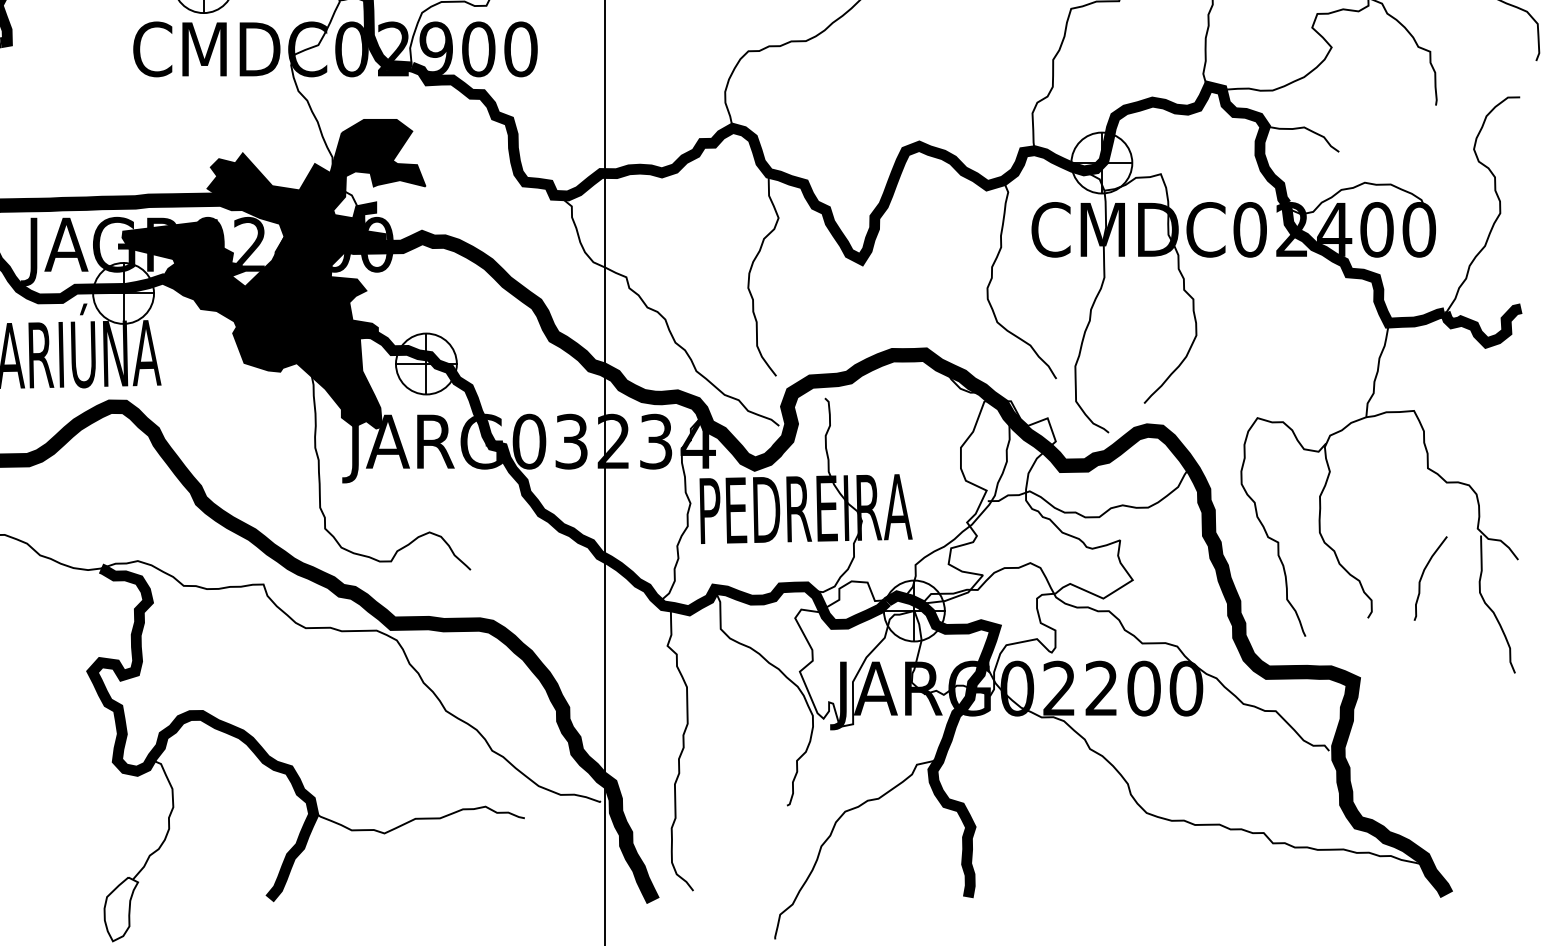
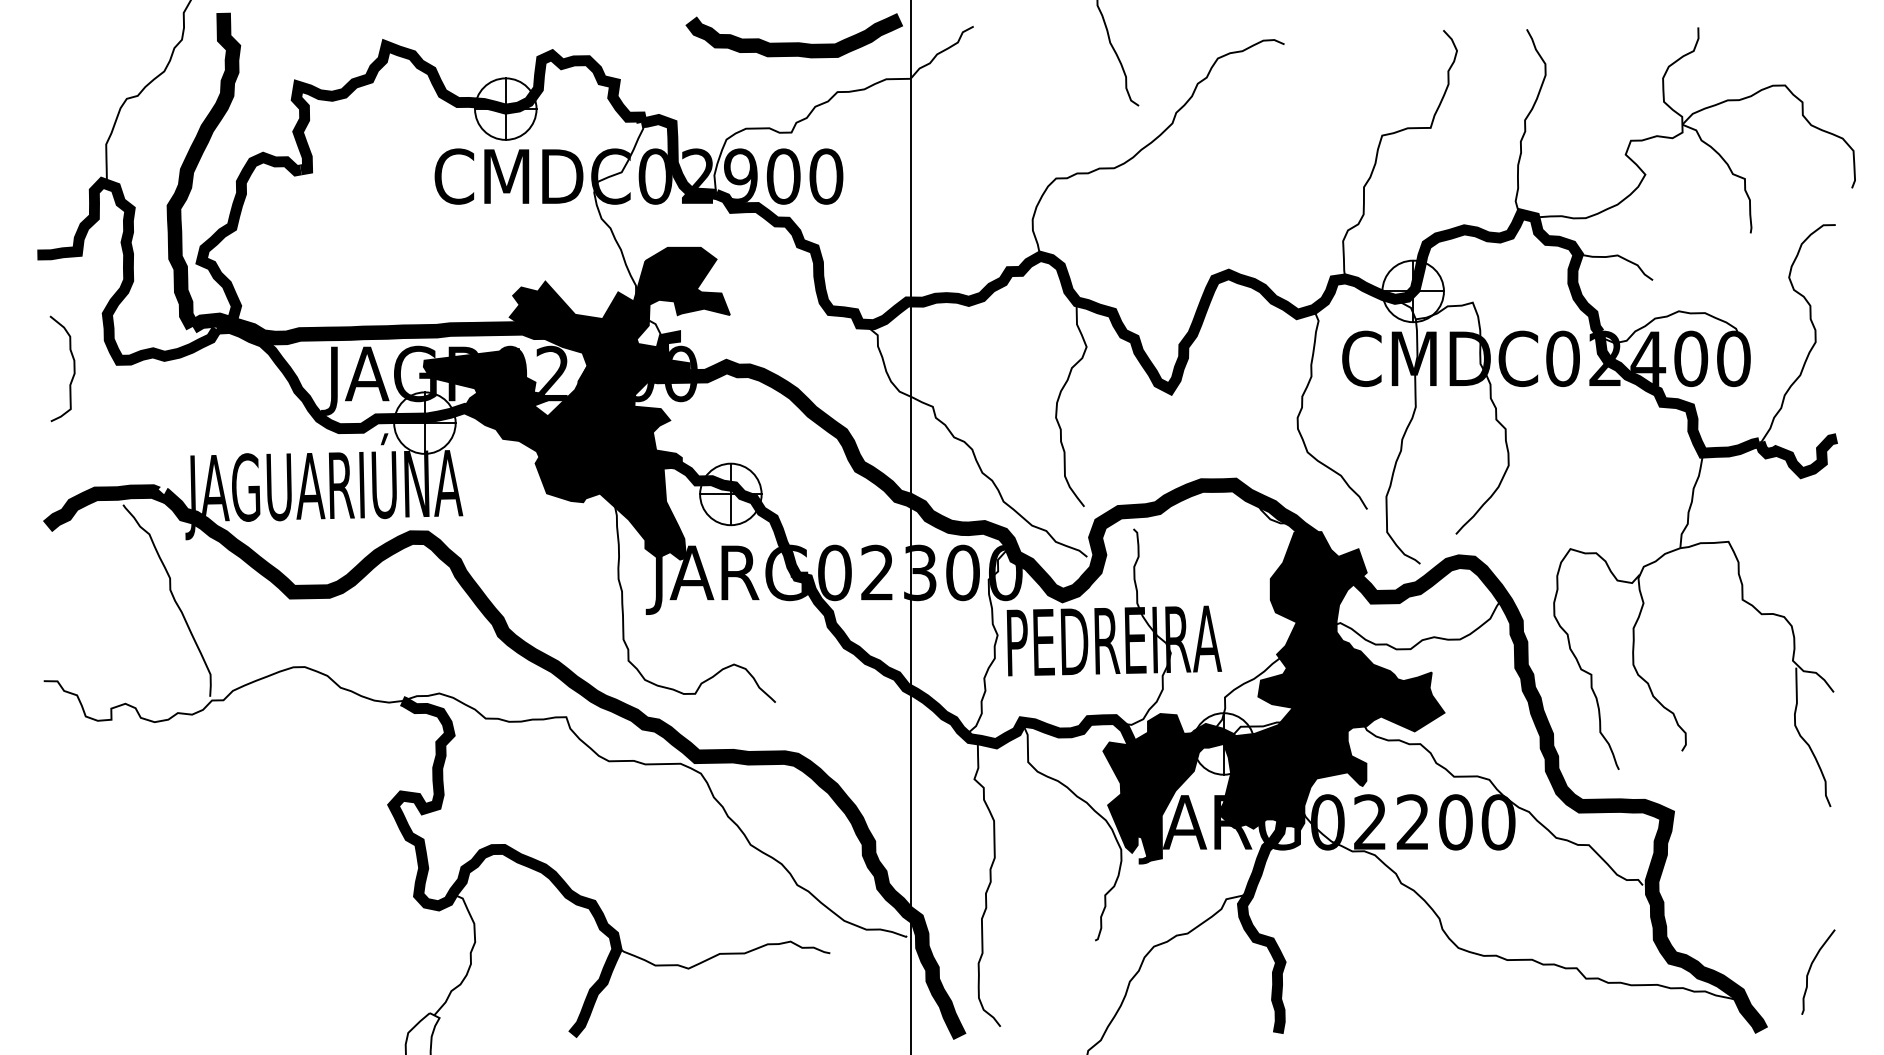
text: (635, 441) -> (942, 572), JARG03234 -> JARG02300
fill: (963, 564) -> (1273, 696), added
curve: (1423, 573) -> (1811, 967), moved

